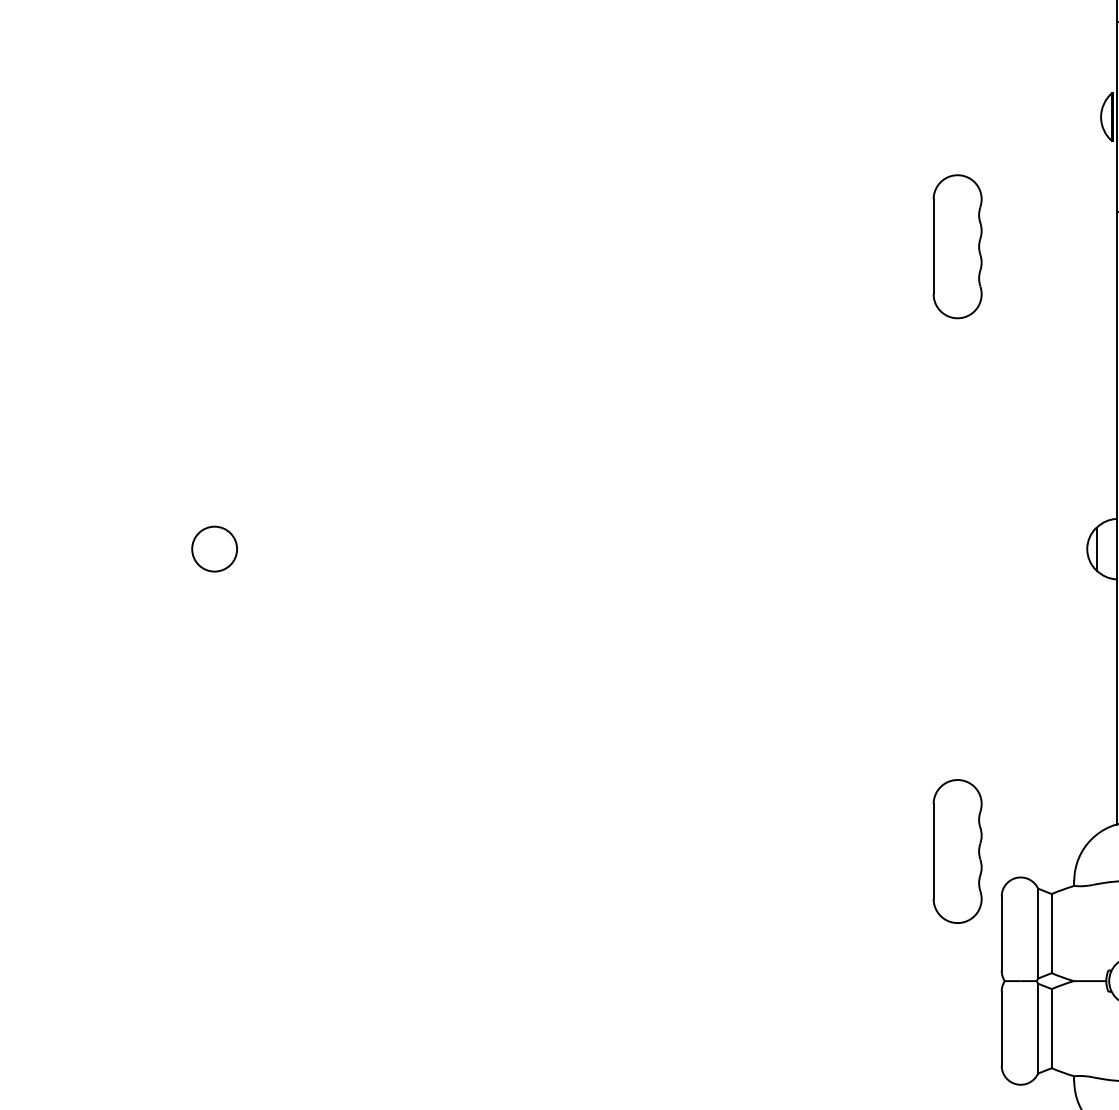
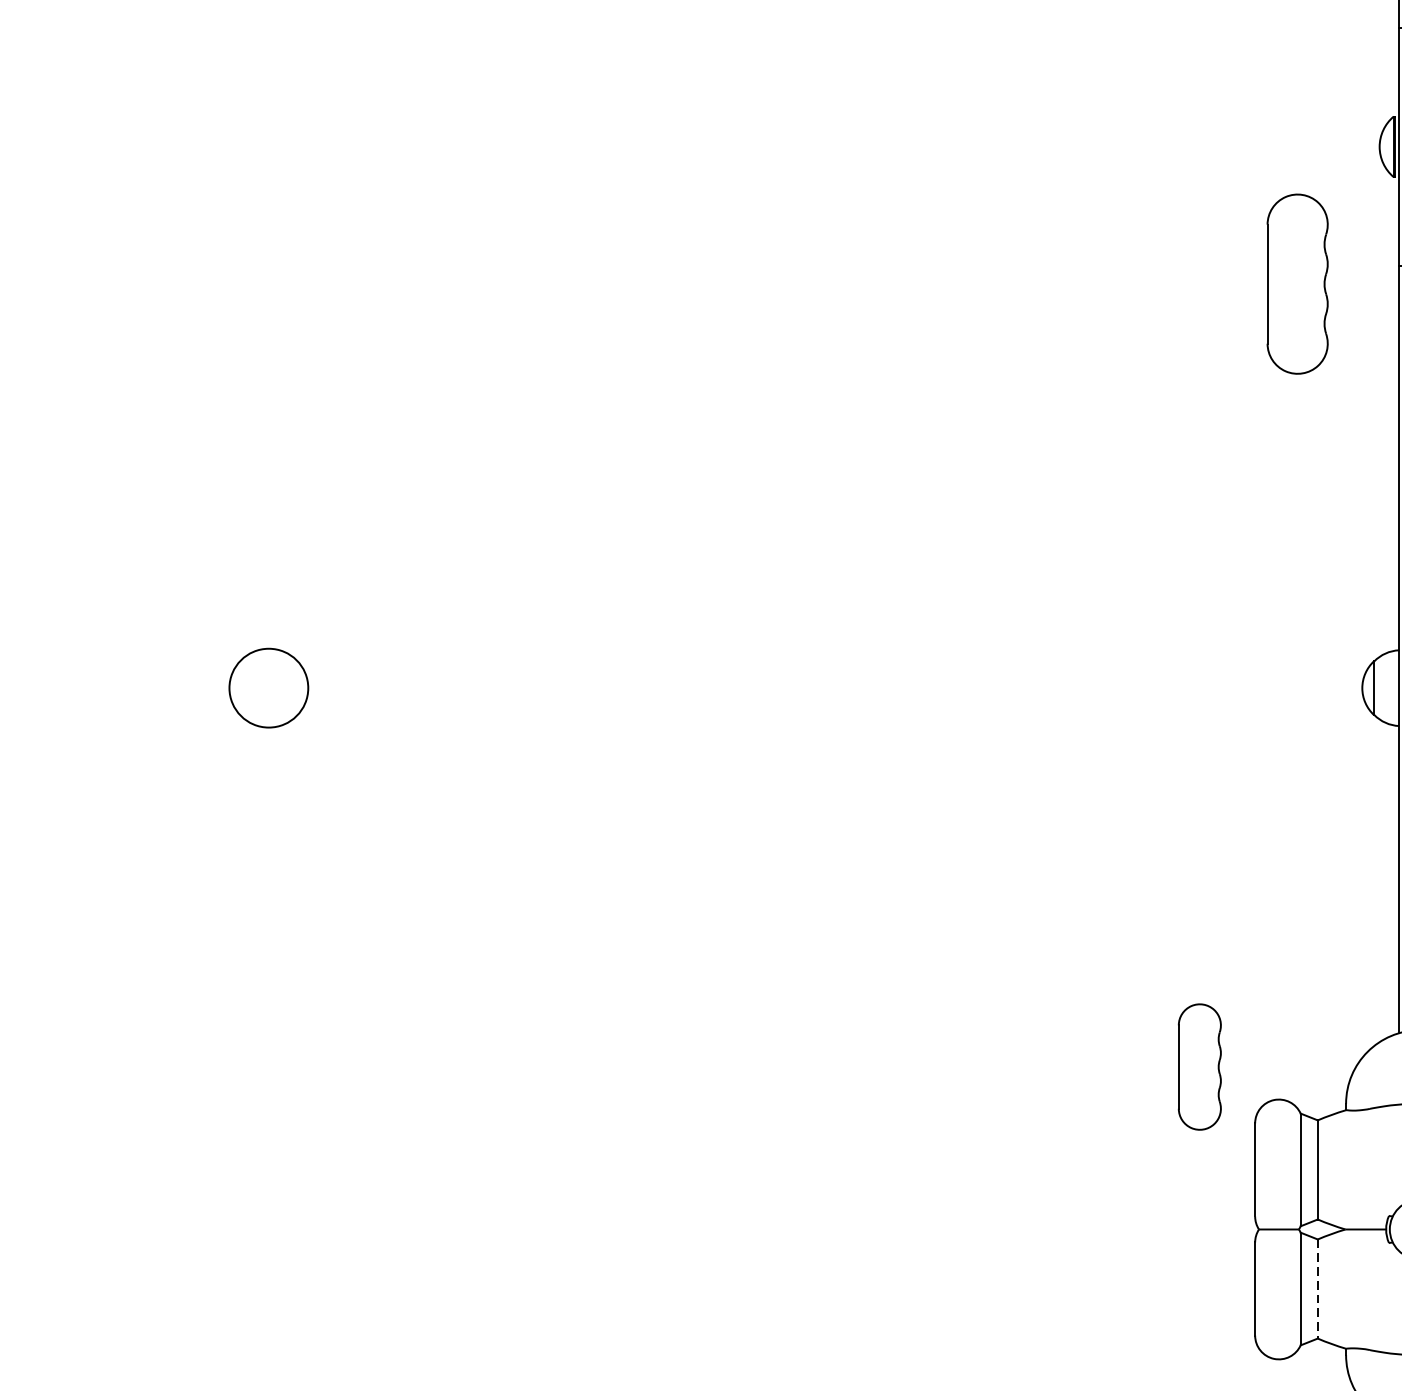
part: (957, 246) -> (1297, 283), moved
circle: (214, 548) -> (268, 687), size x1.4
part: (957, 851) -> (1199, 1067), size x0.7
line: (1051, 1028) -> (1317, 1288), solid -> dashed

